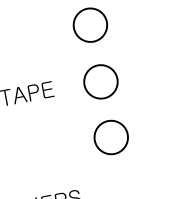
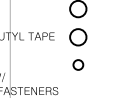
circle: (111, 136) -> (78, 64), size x0.6

